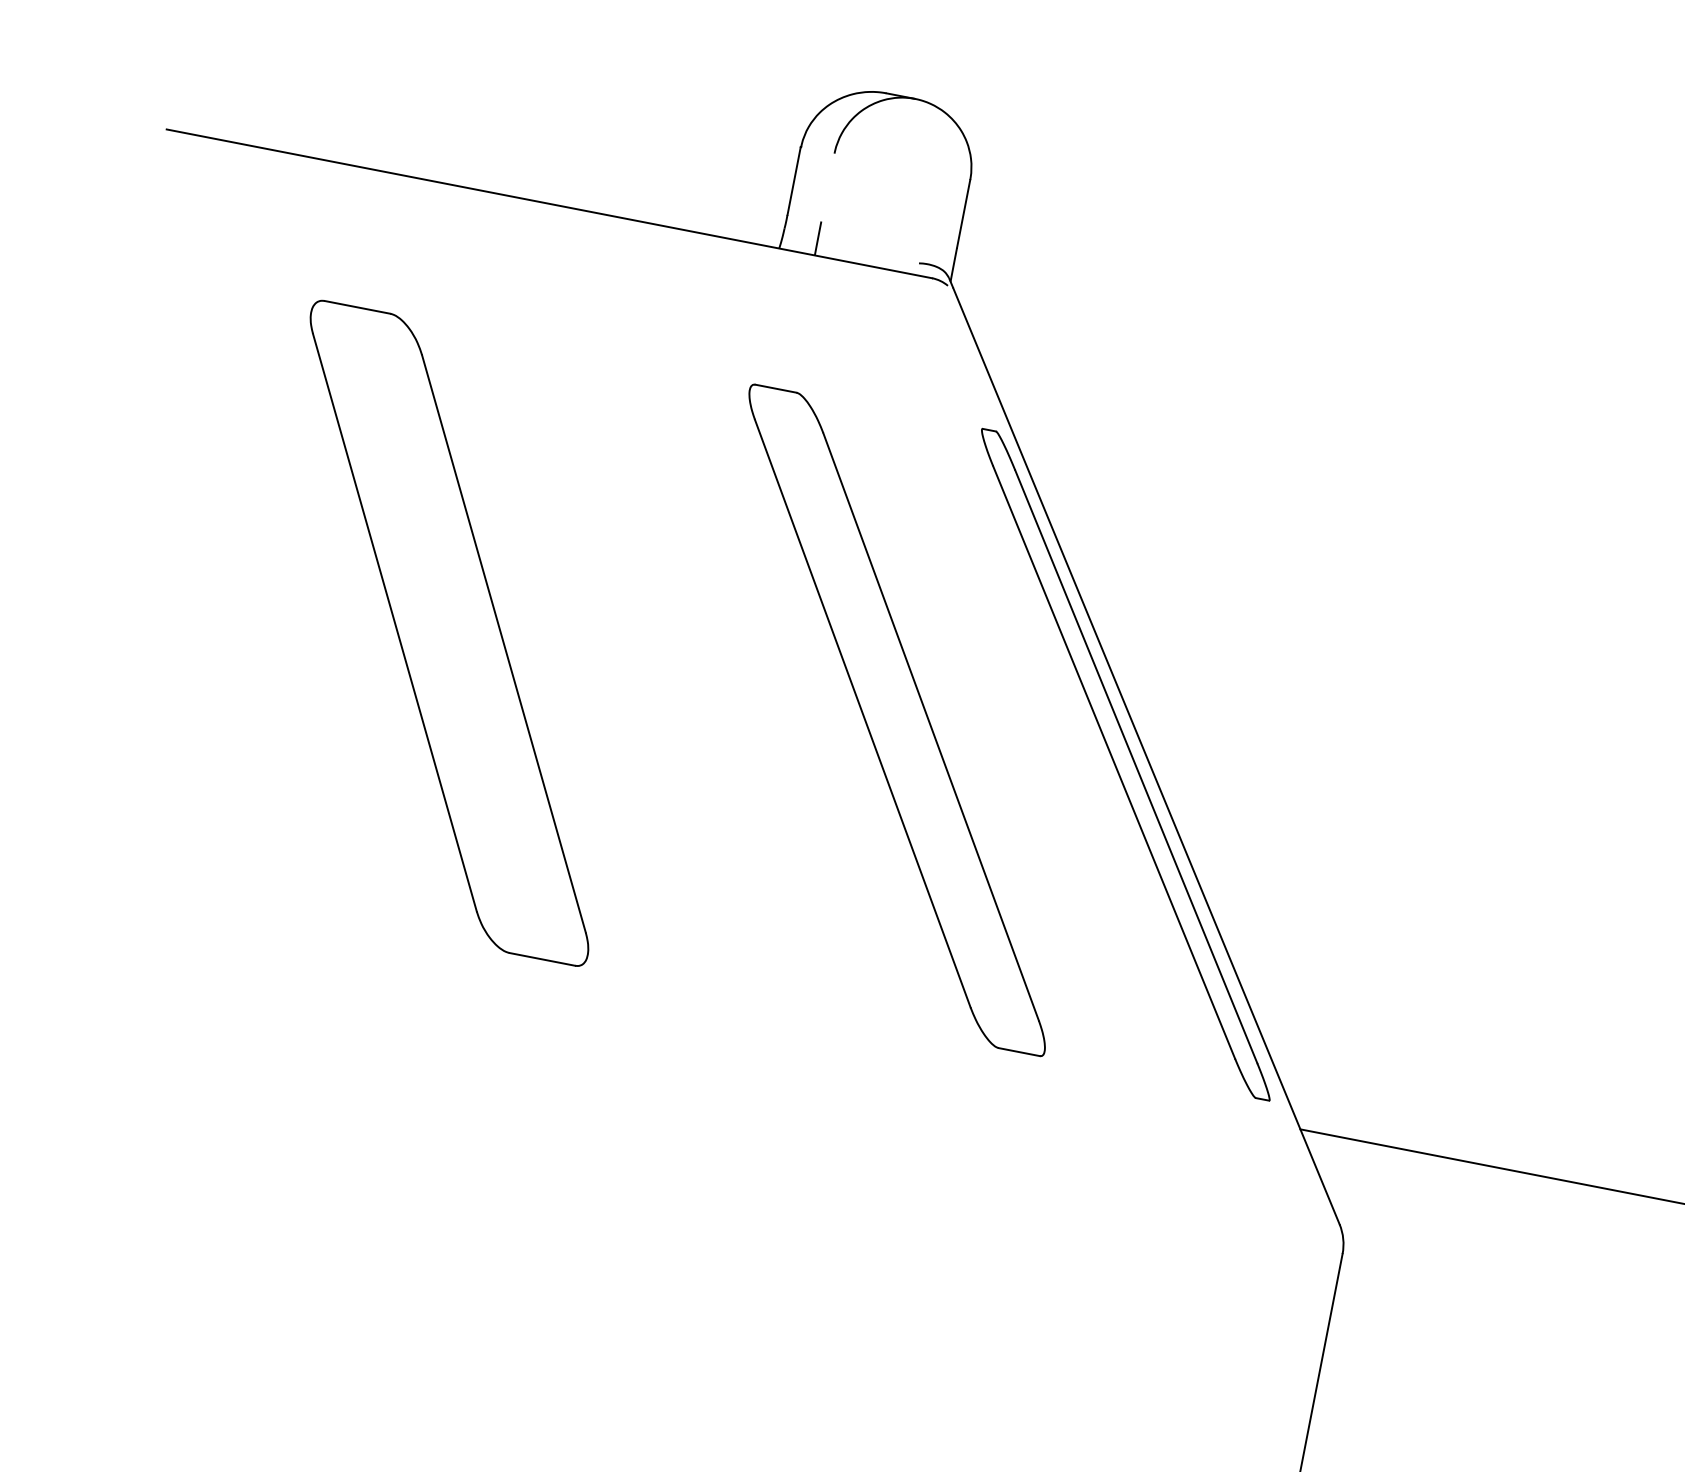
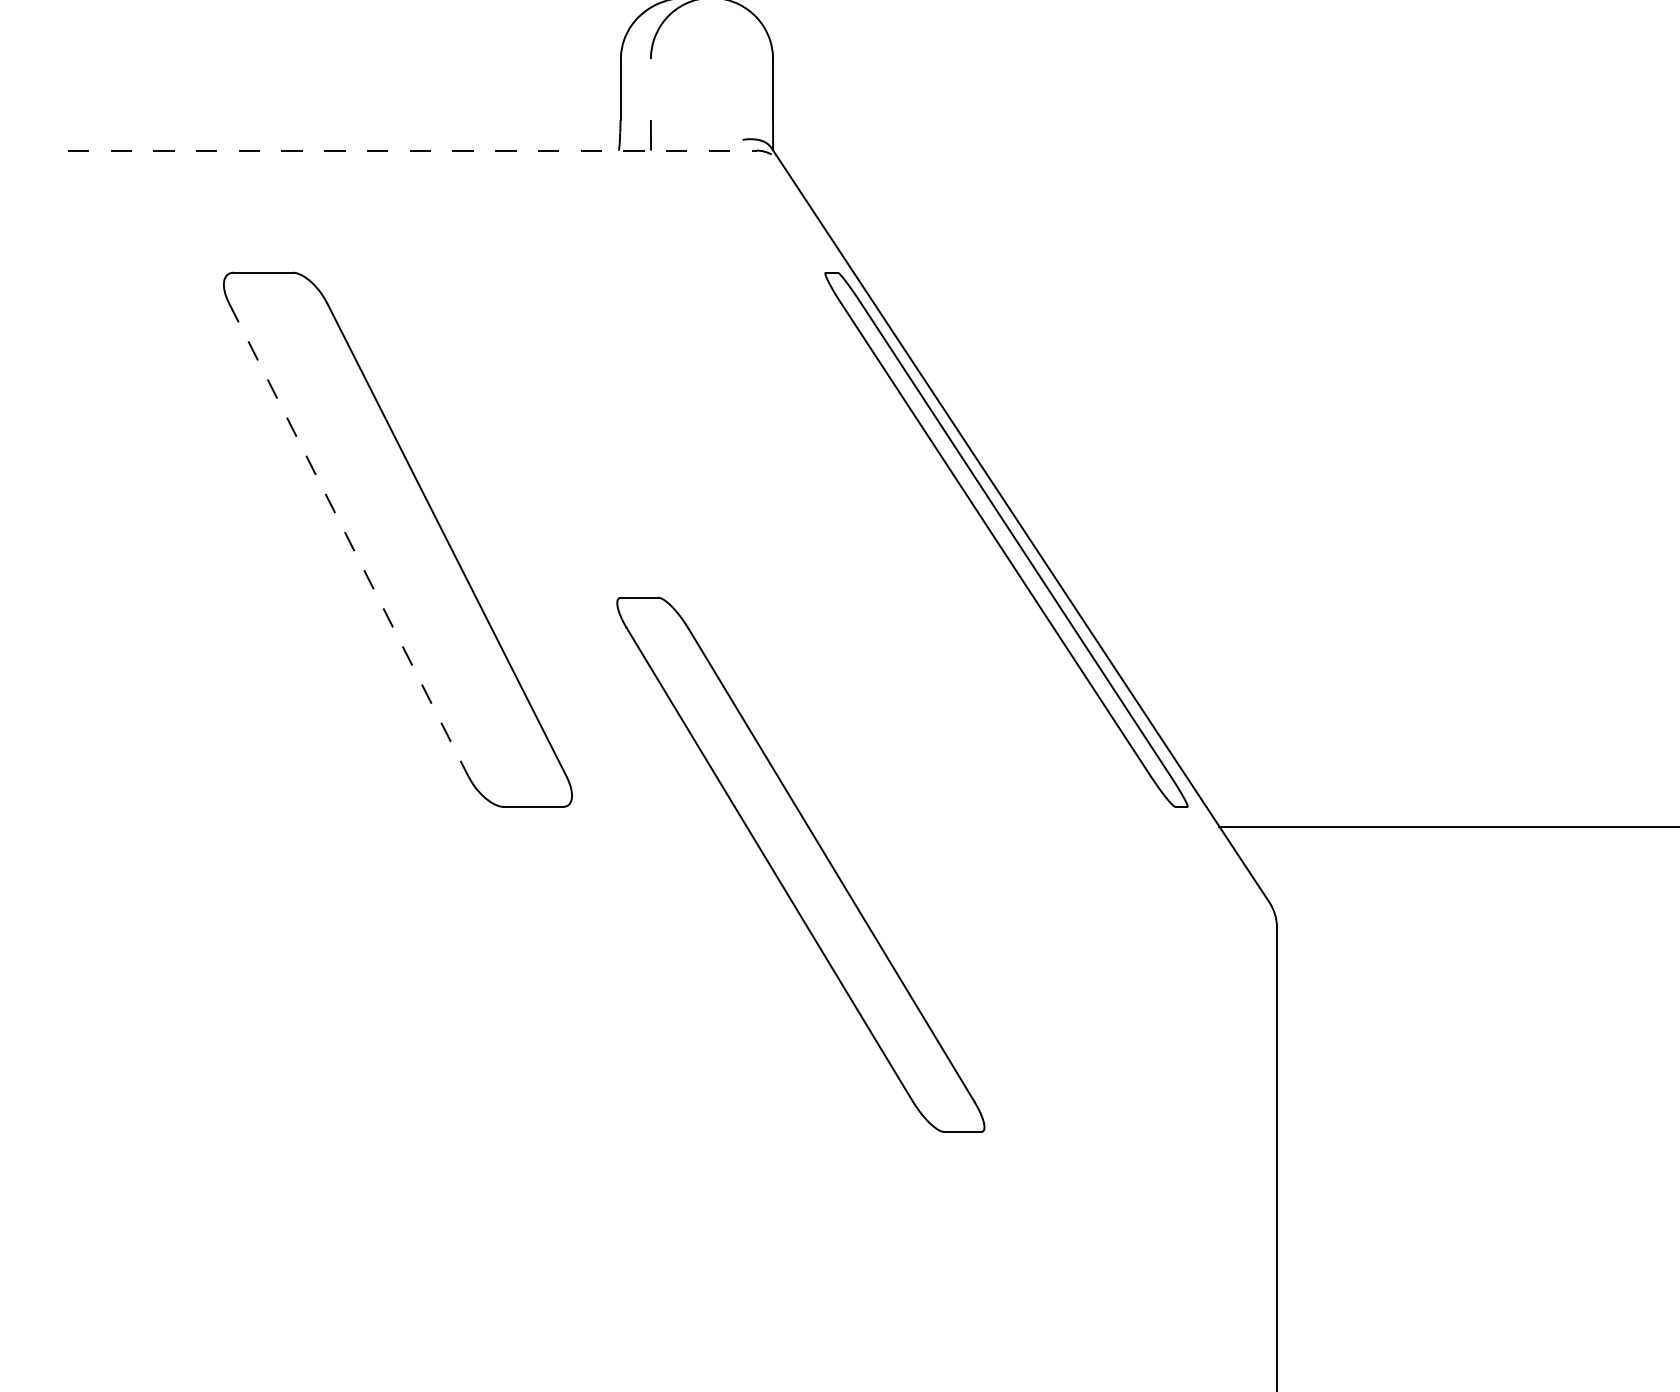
line: (549, 203) -> (412, 150), solid -> dashed
line: (395, 623) -> (349, 540), solid -> dashed
part: (896, 719) -> (800, 864), moved

